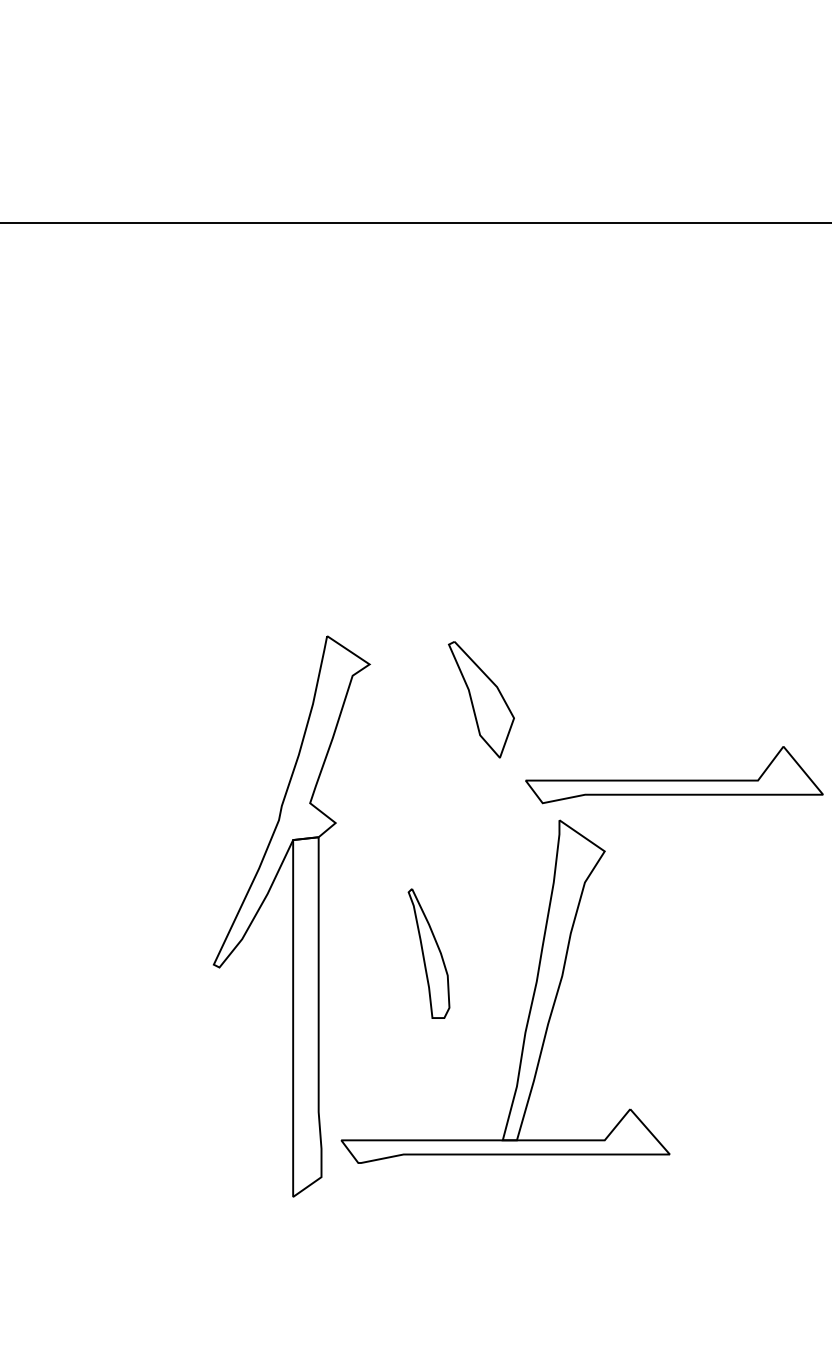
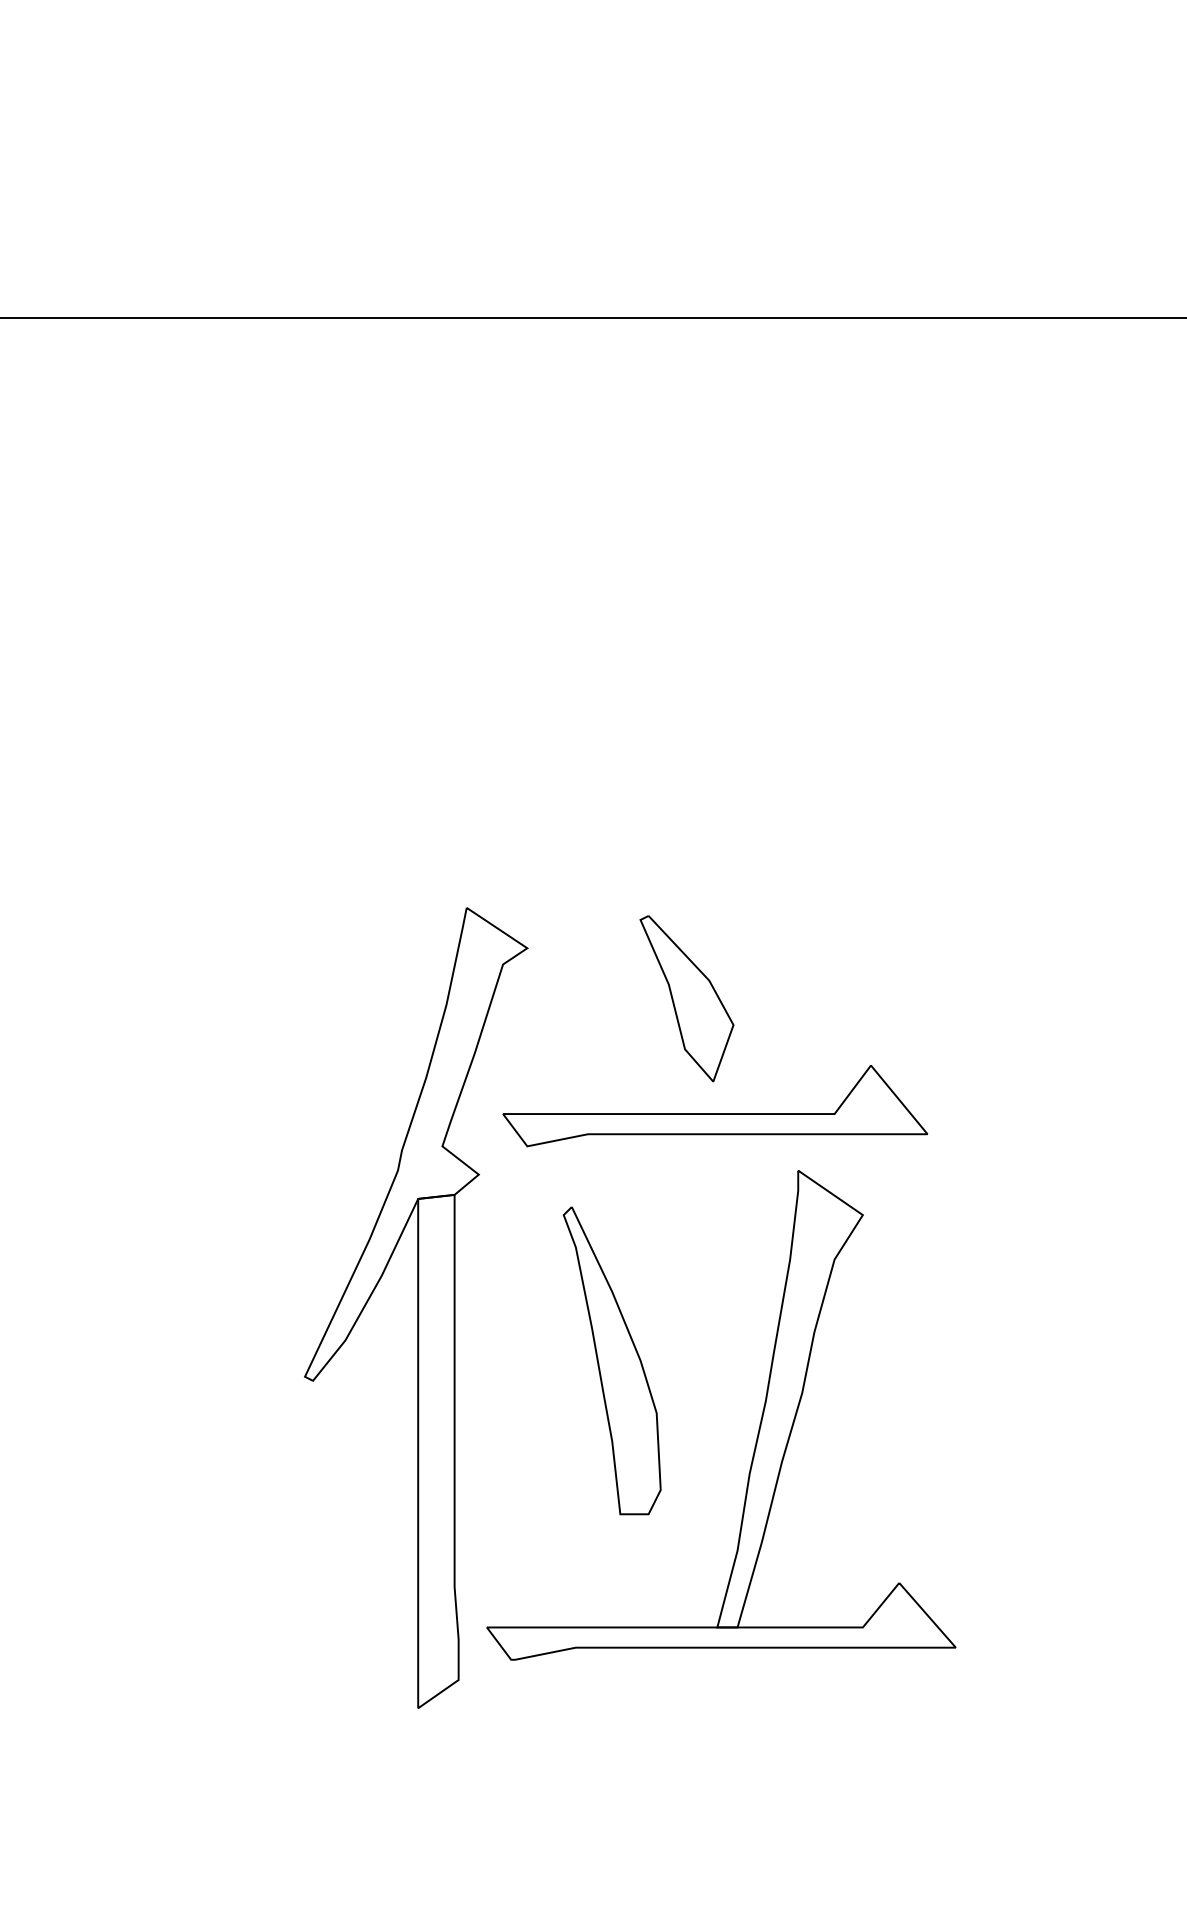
part: (674, 780) -> (715, 1113), moved
part: (428, 953) -> (611, 1360), size x1.67

